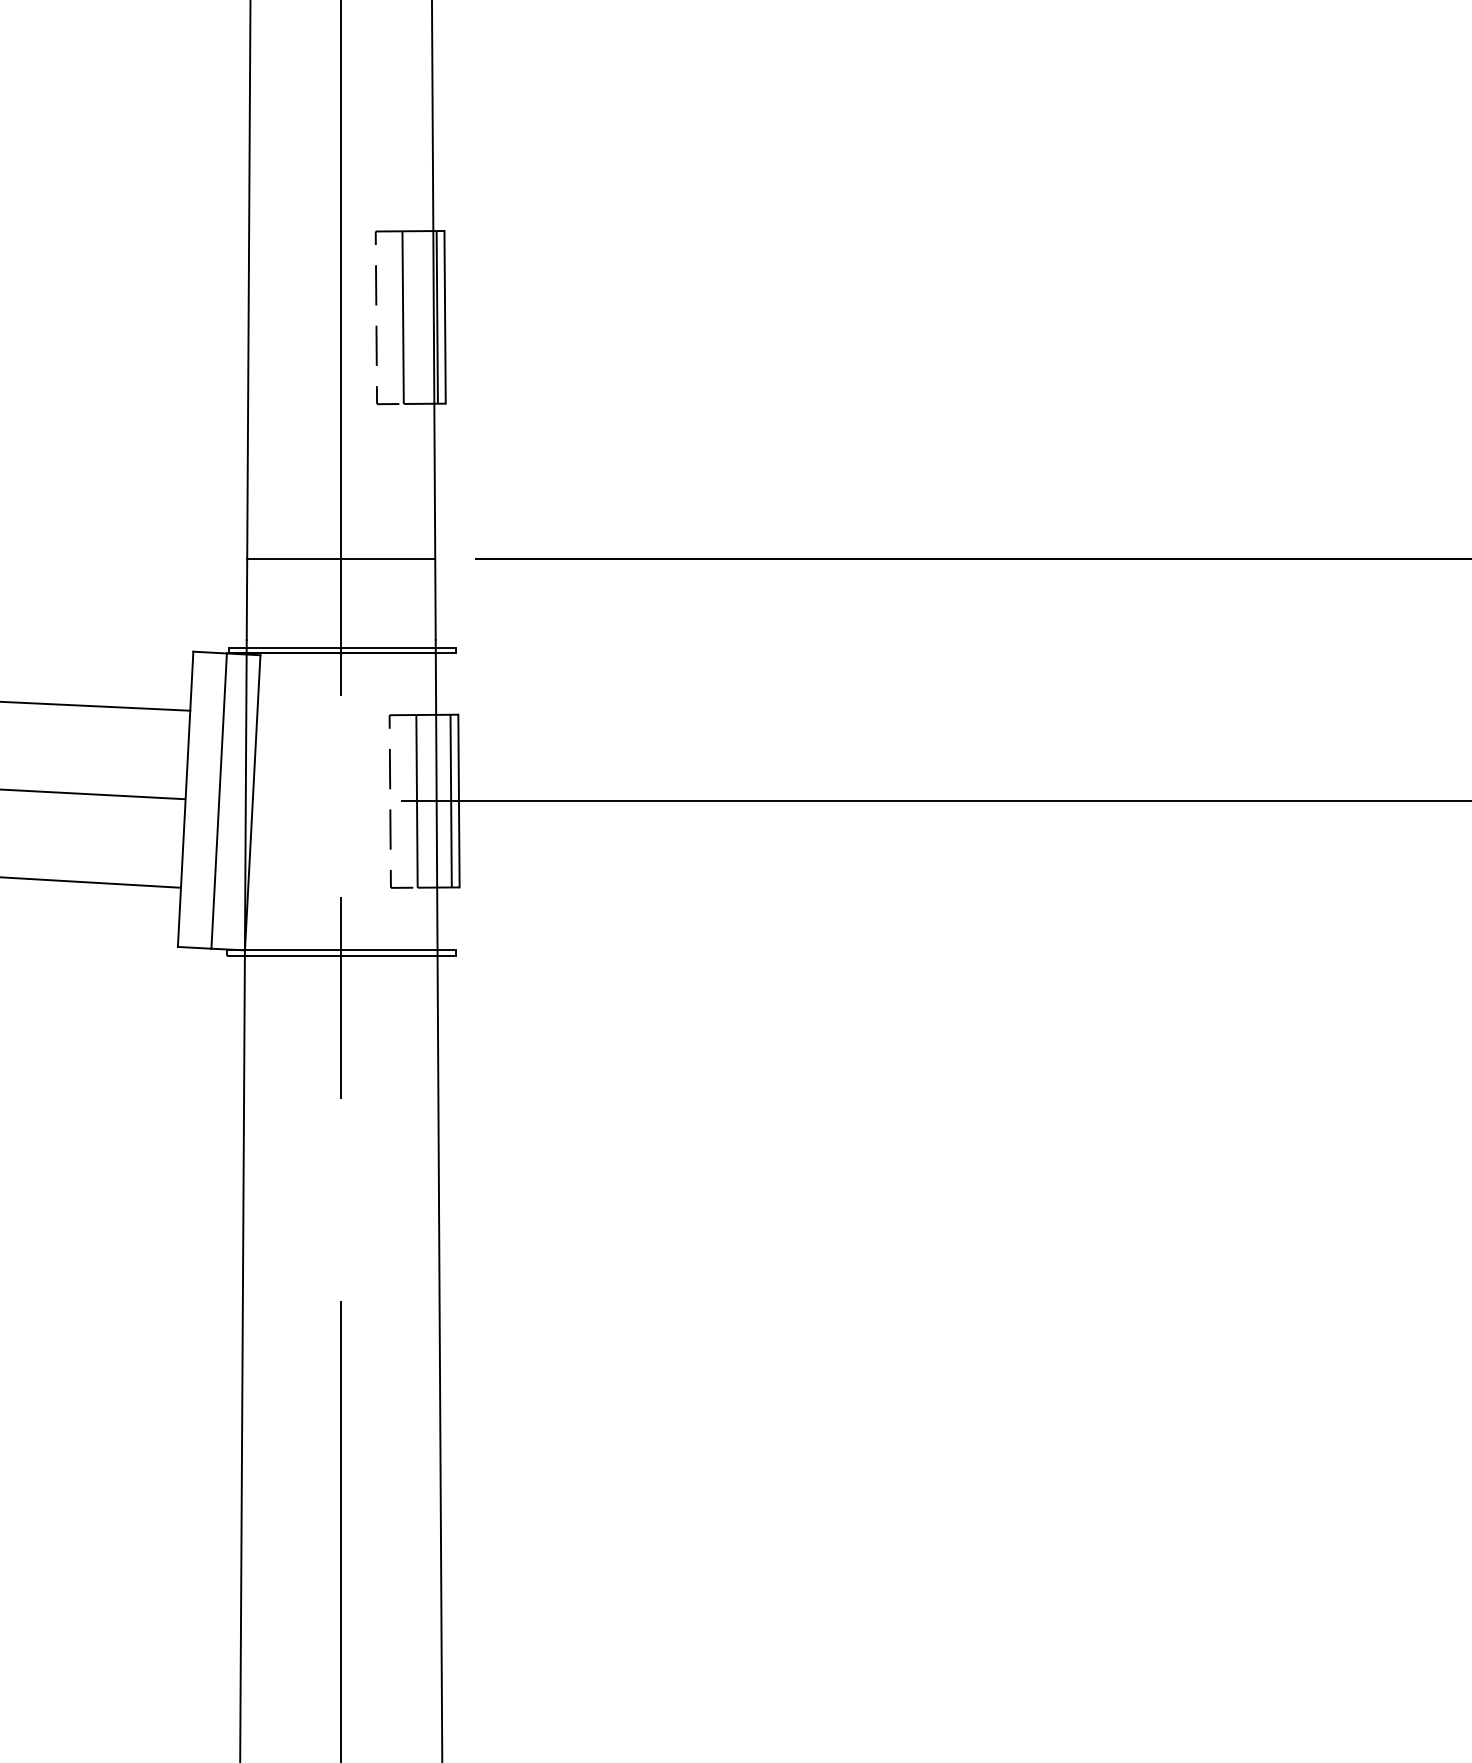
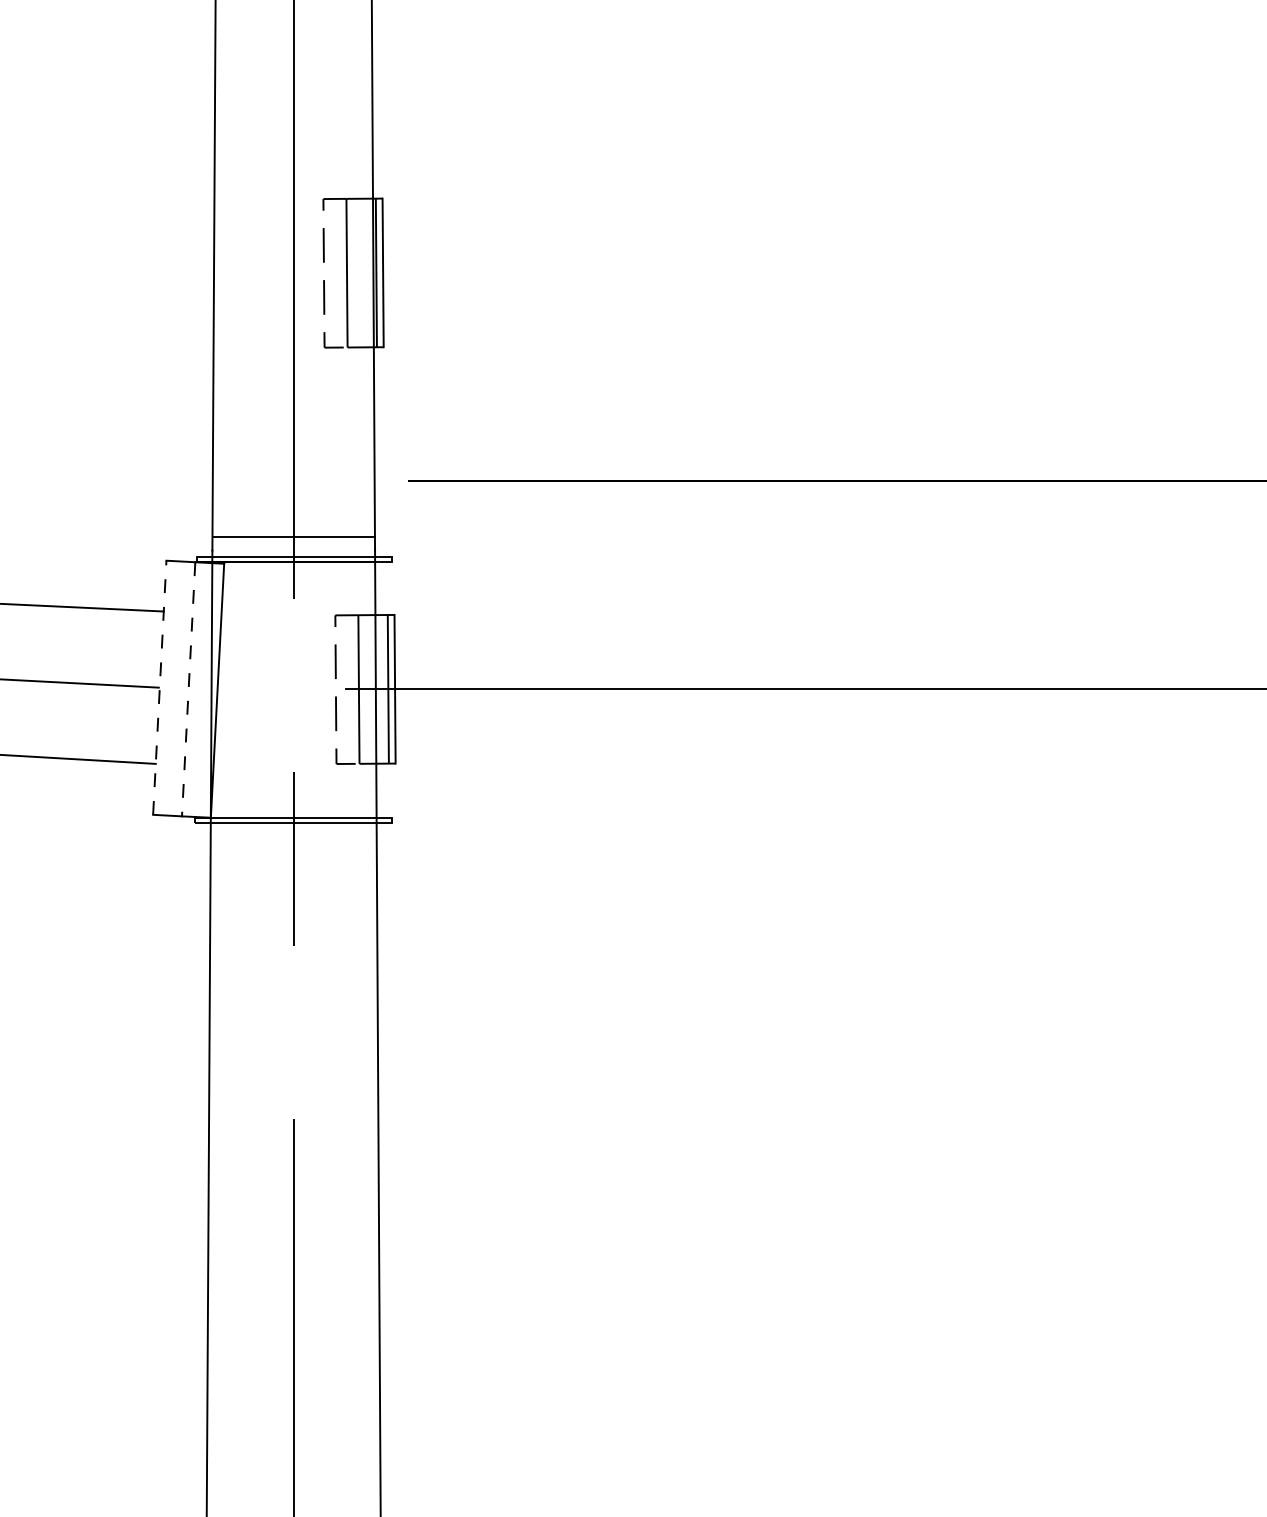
line: (341, 559) -> (293, 537), moved
line: (185, 799) -> (159, 687), solid -> dashed
line: (219, 801) -> (188, 689), solid -> dashed

